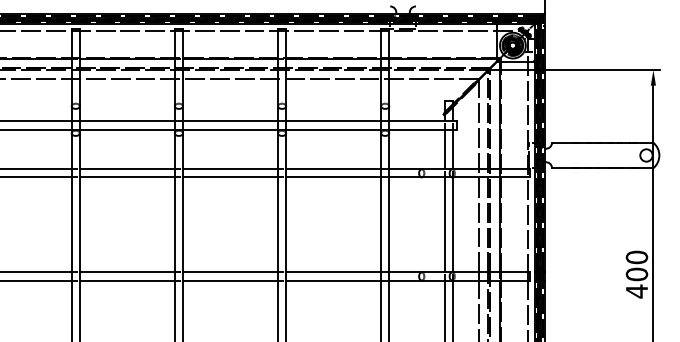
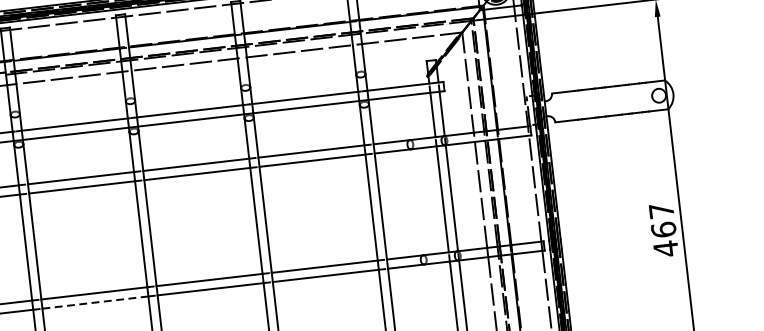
text: (636, 265) -> (662, 219), 400 -> 467
line: (127, 280) -> (95, 302), solid -> dashed

